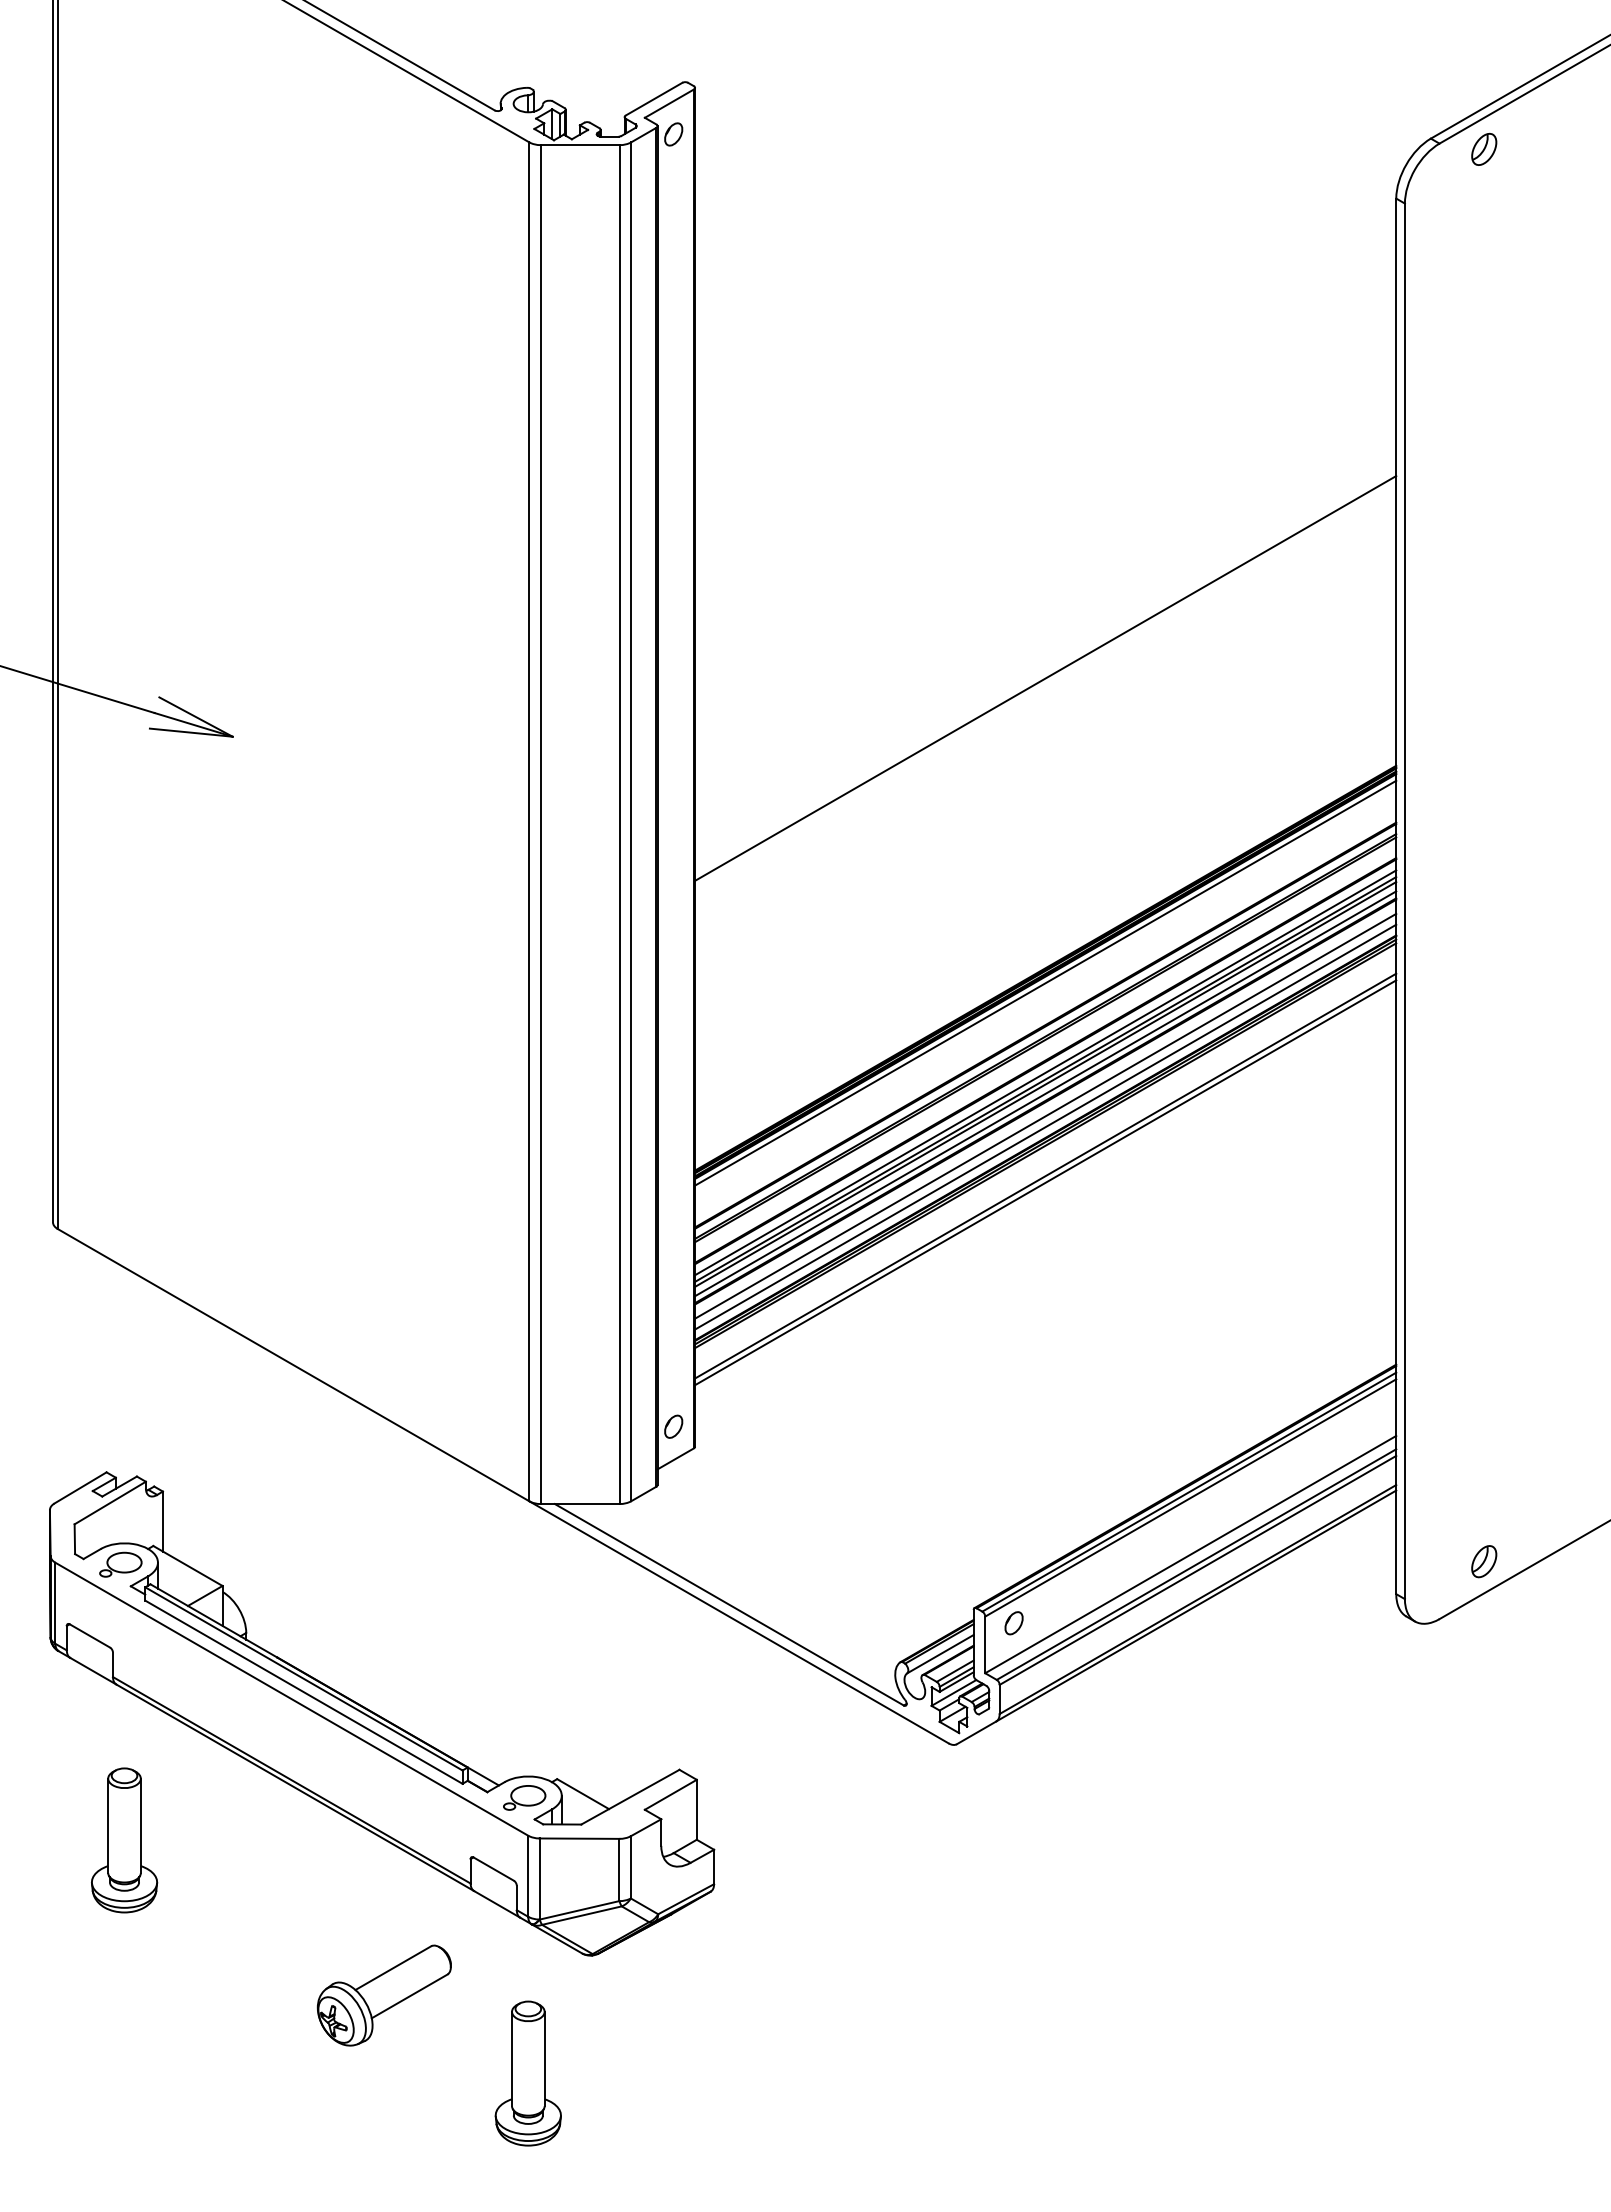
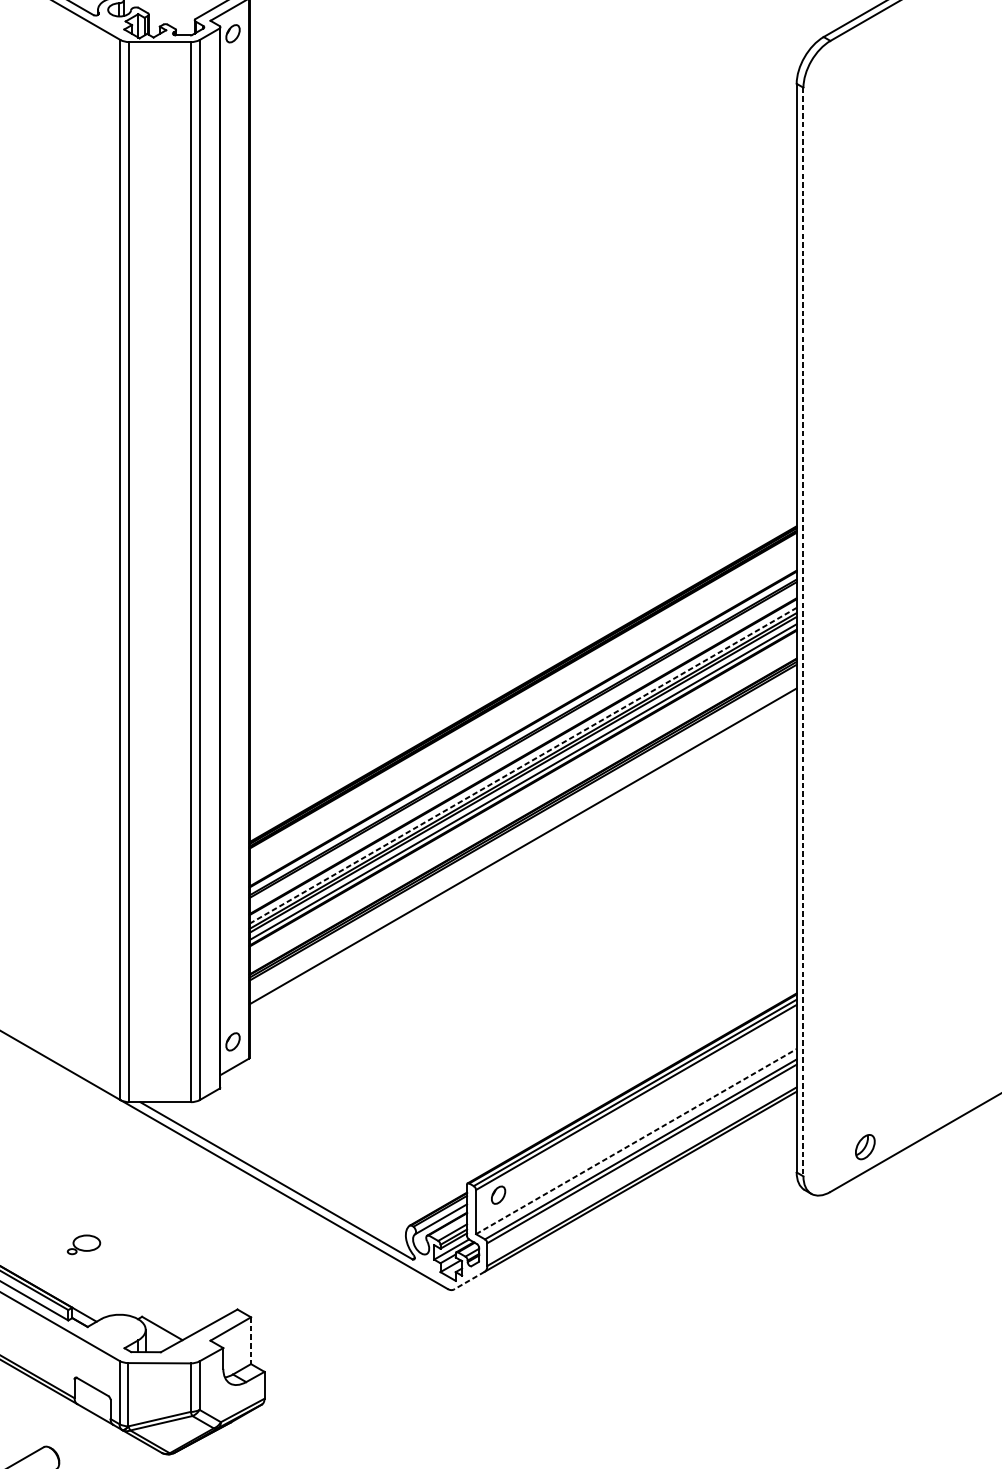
part: (1484, 148) -> (865, 44), removed
line: (1045, 678) -> (523, 458), removed
line: (1404, 901) -> (803, 632), solid -> dashed
line: (1045, 982) -> (523, 695), removed
line: (1045, 1072) -> (523, 765), solid -> dashed
line: (1045, 1115) -> (523, 799), removed
line: (1045, 1126) -> (523, 807), removed
line: (1045, 1182) -> (523, 851), removed
line: (1191, 1554) -> (636, 1141), solid -> dashed
line: (976, 1732) -> (469, 1280), solid -> dashed
part: (524, 1797) -> (83, 1244), moved
line: (696, 1809) -> (250, 1340), solid -> dashed

